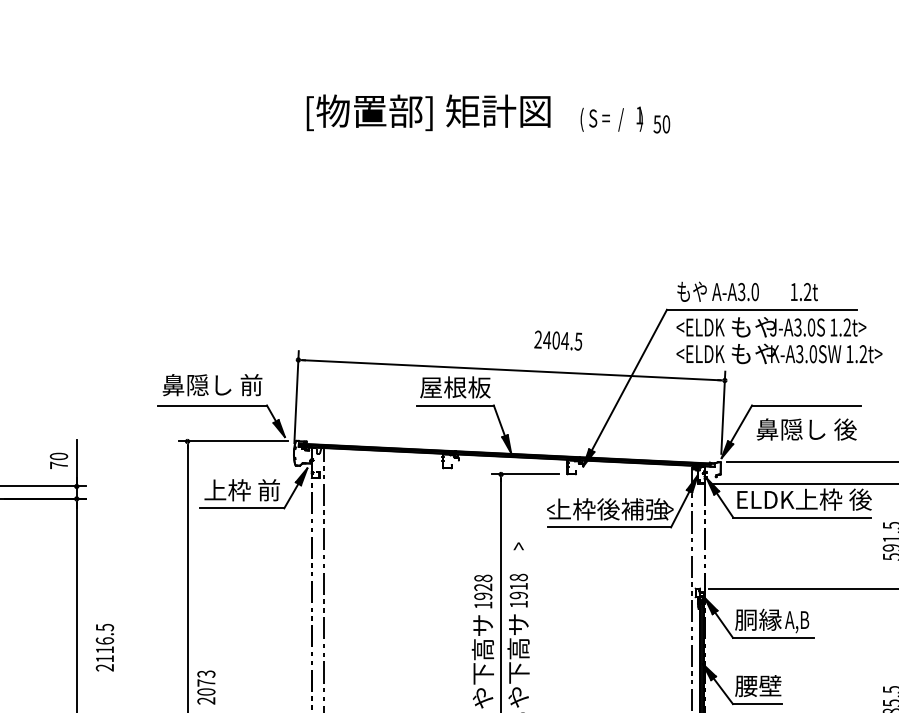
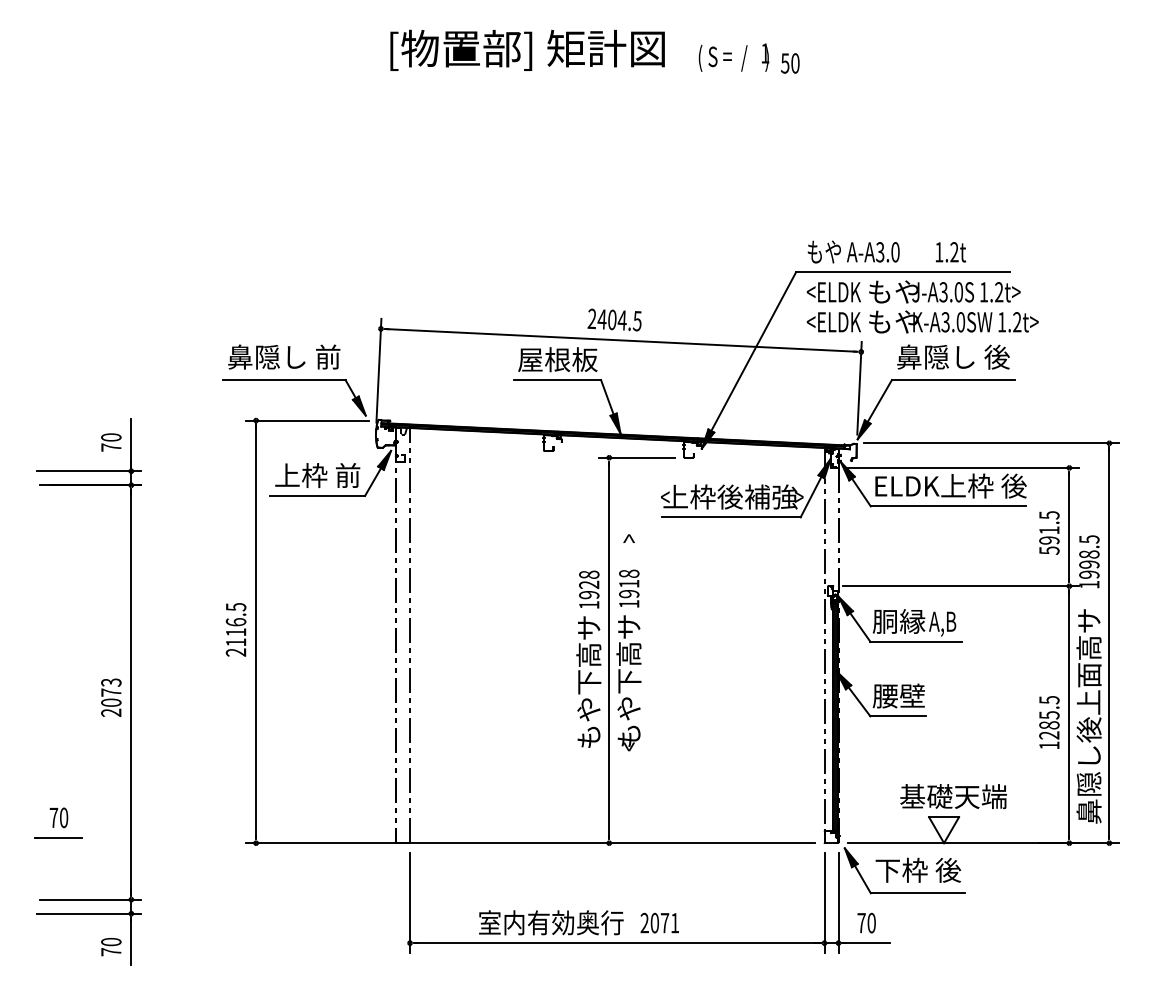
text: (558, 340) -> (614, 319), moved
text: (806, 428) -> (953, 356), moved
text: (104, 647) -> (235, 629), moved
text: (206, 687) -> (111, 697), moved

